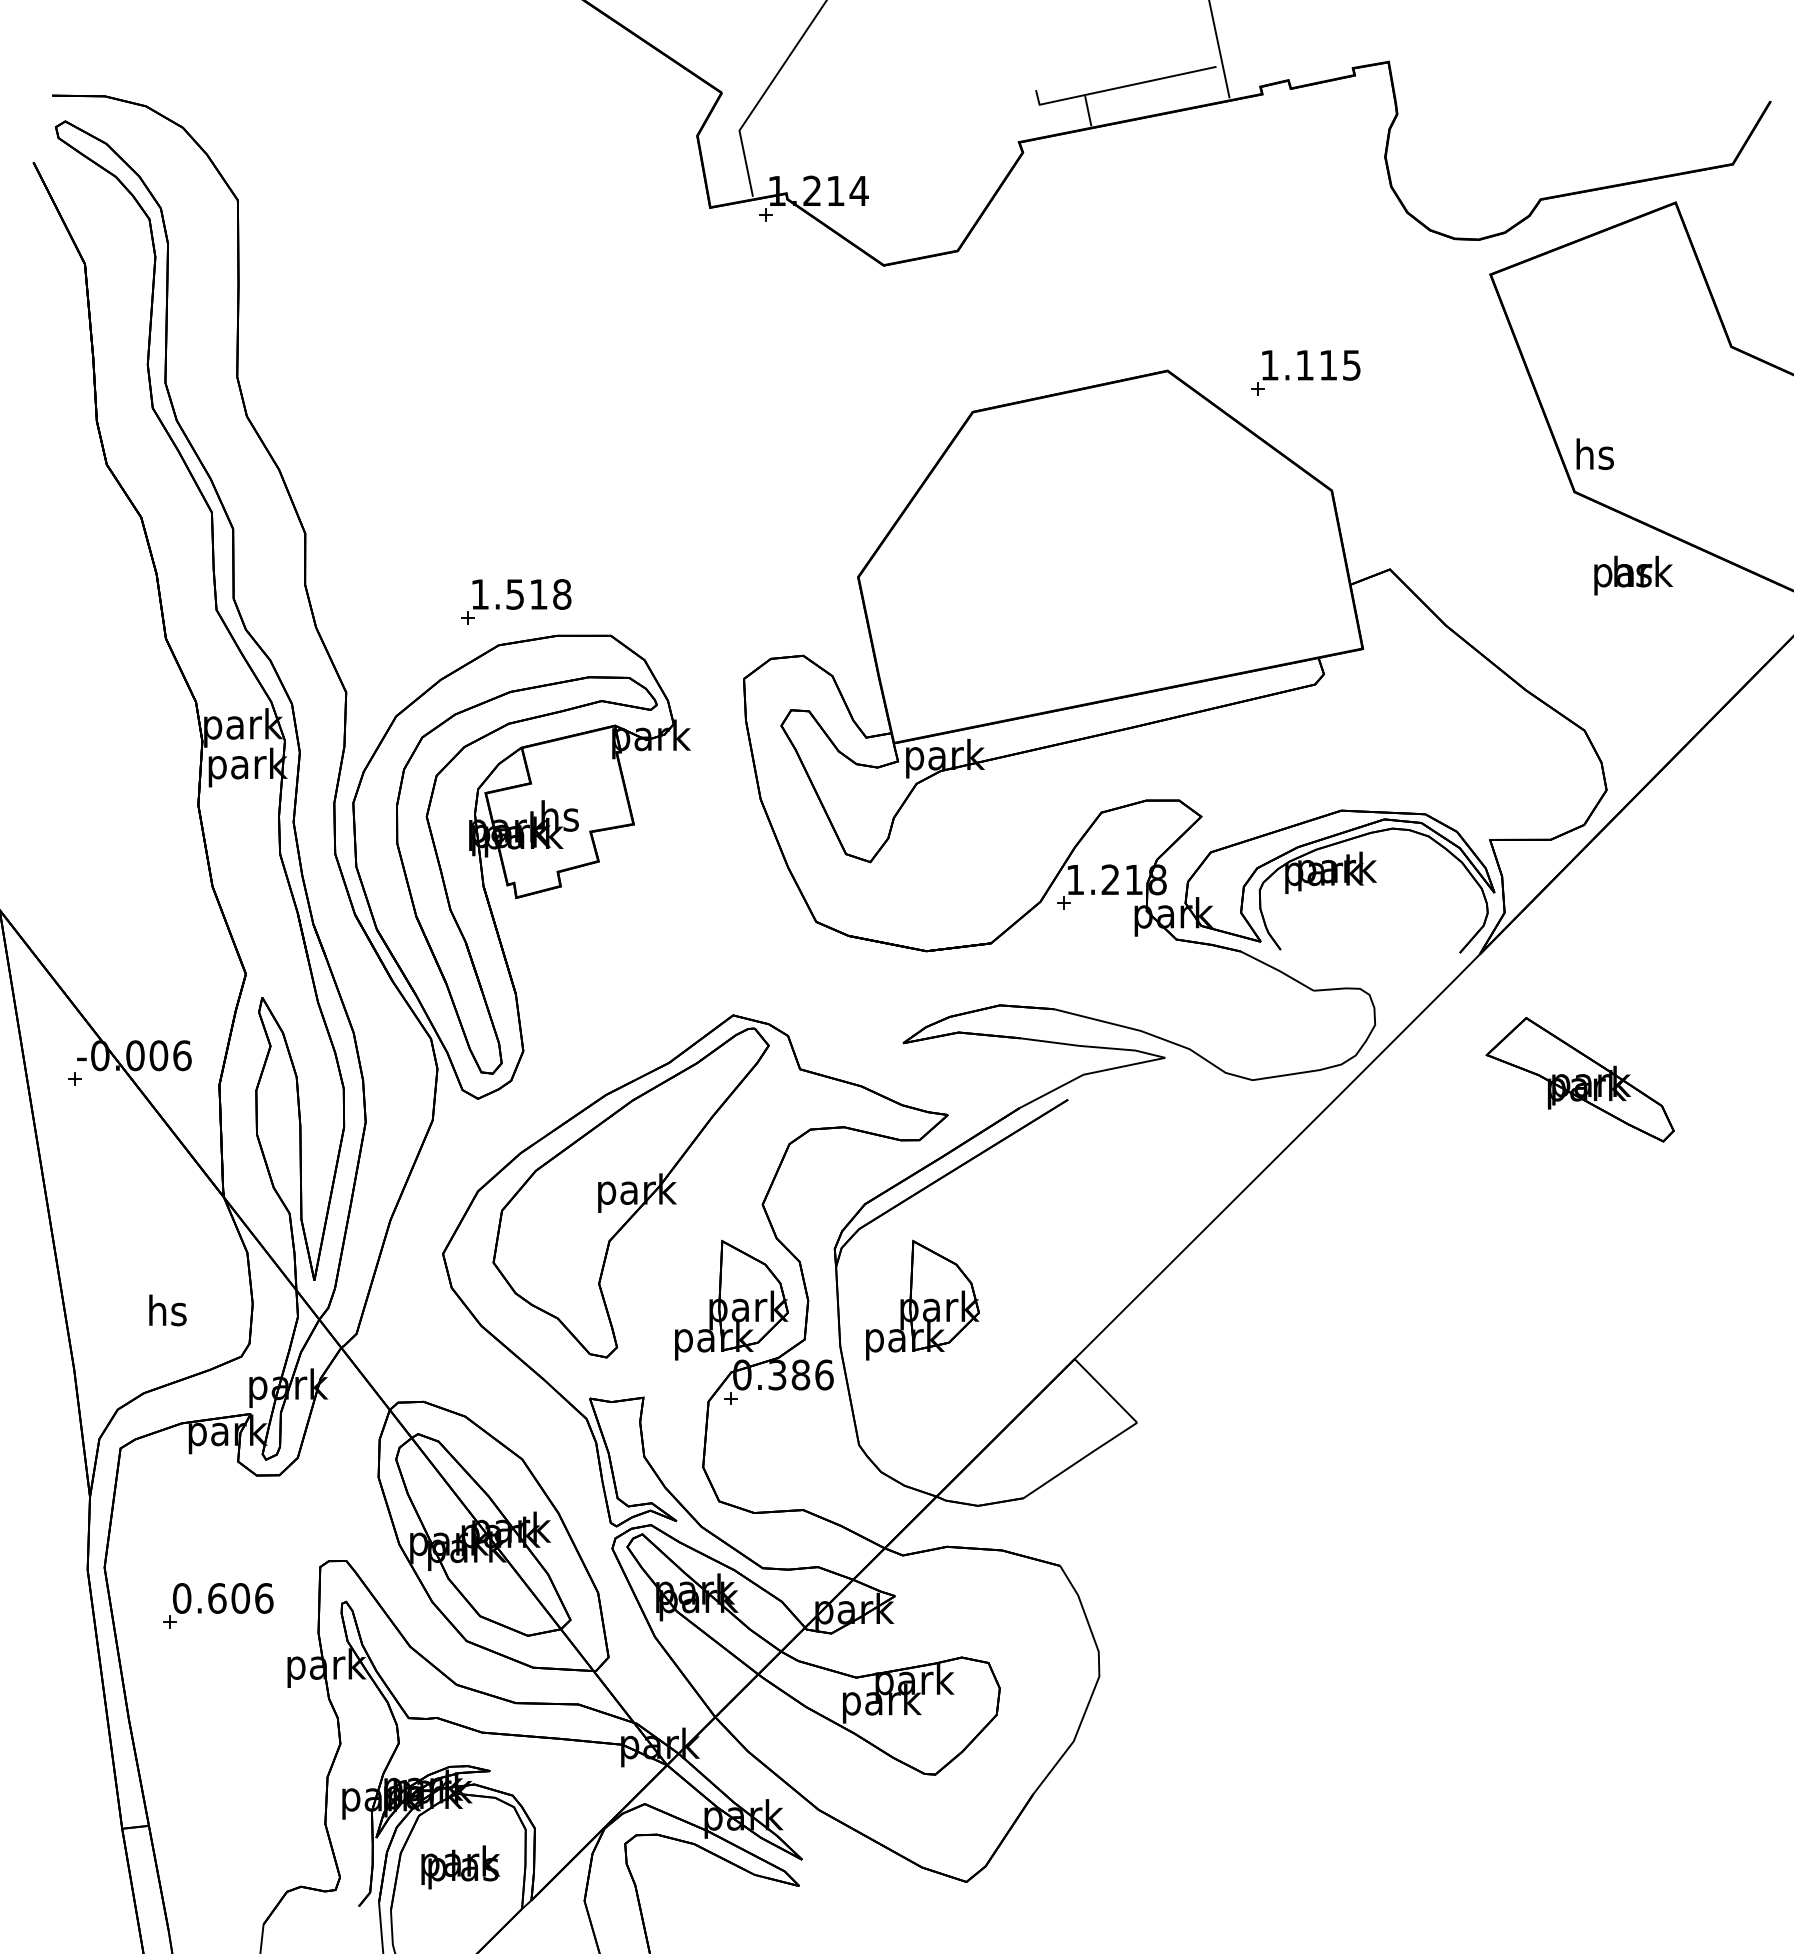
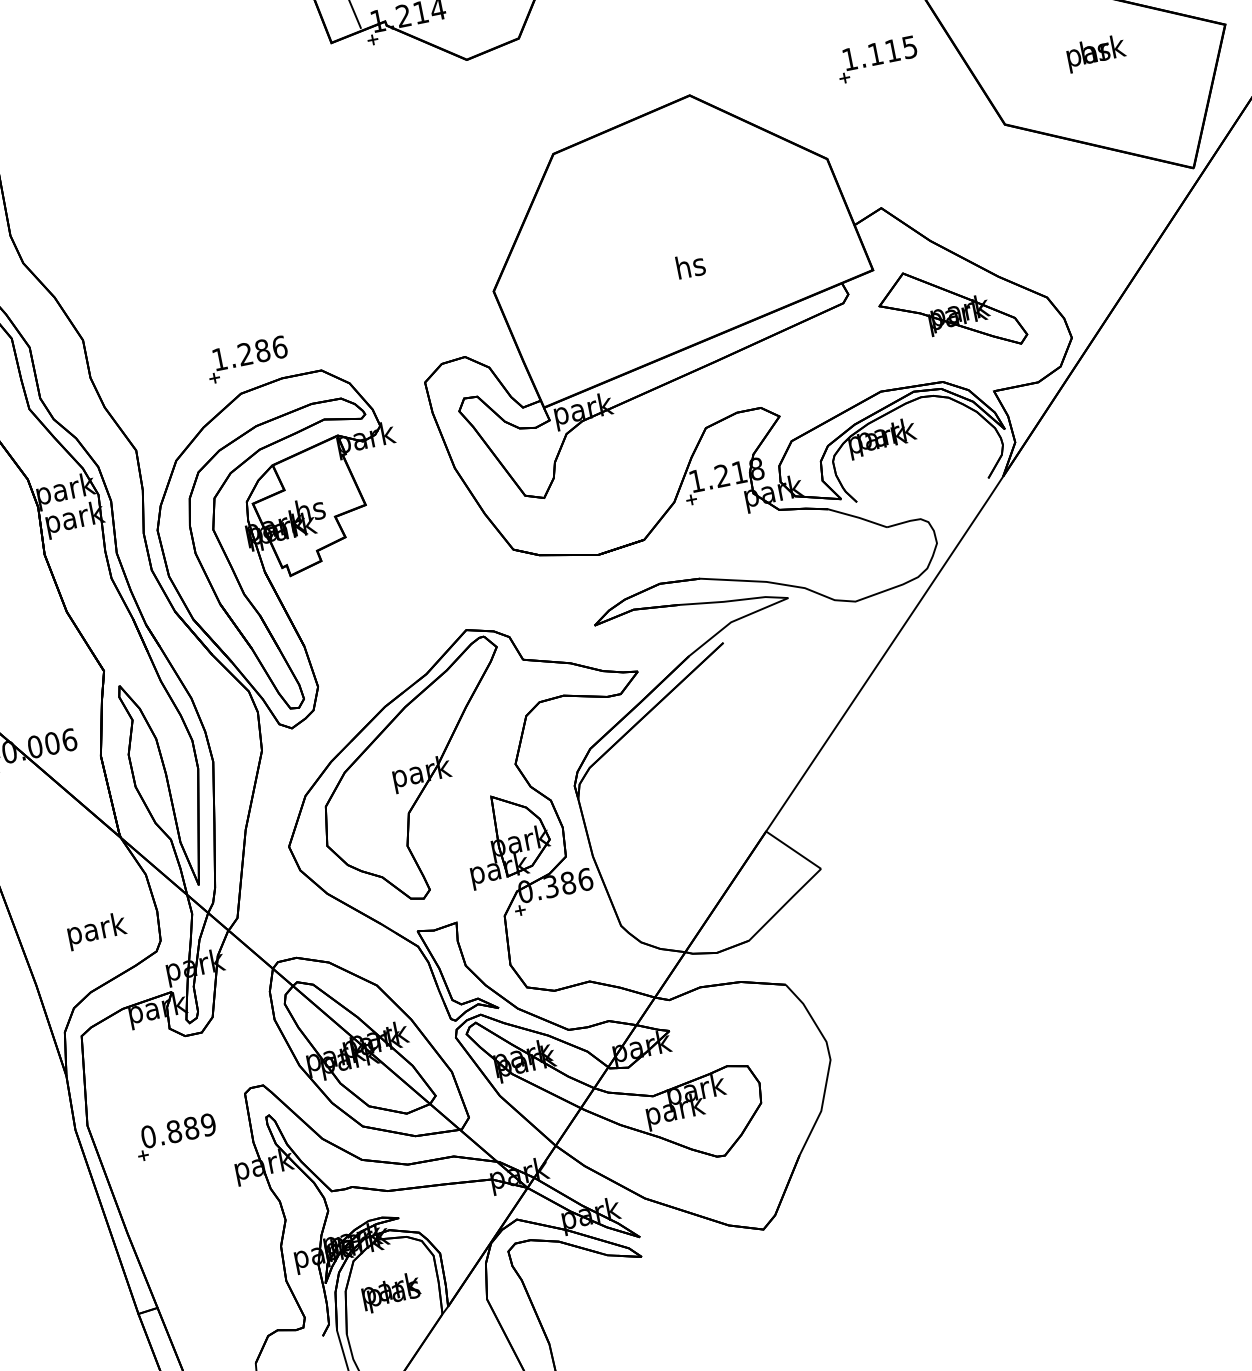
part: (1305, 372) -> (877, 59), moved
text: (1594, 453) -> (690, 265), moved
text: (1633, 575) -> (1096, 53), moved
text: (538, 594) -> (262, 350), 1.518 -> 1.286
part: (1579, 1079) -> (950, 310), moved
part: (922, 1299) -> (646, 810), removed
text: (168, 1314) -> (97, 931), hs -> park
text: (240, 1598) -> (191, 1128), 0.606 -> 0.889

